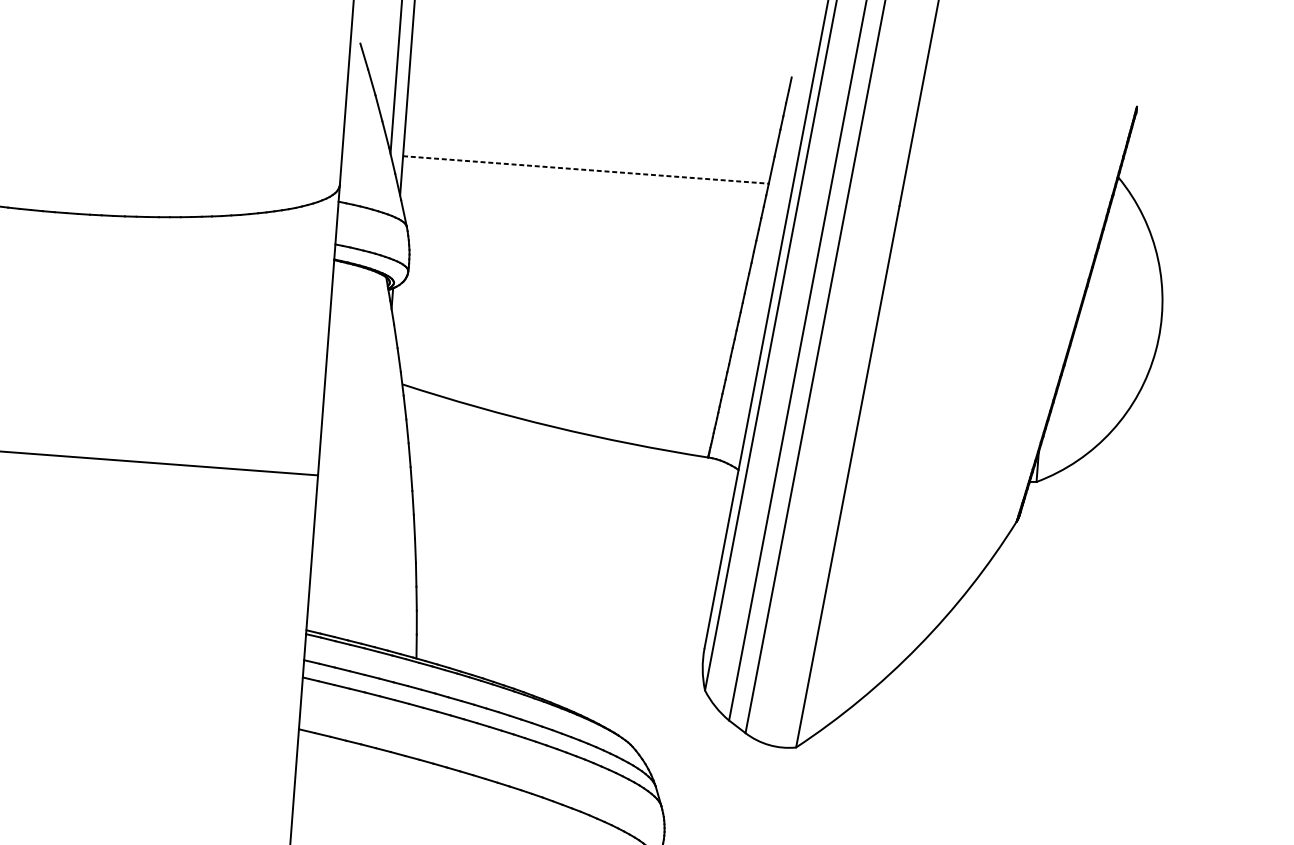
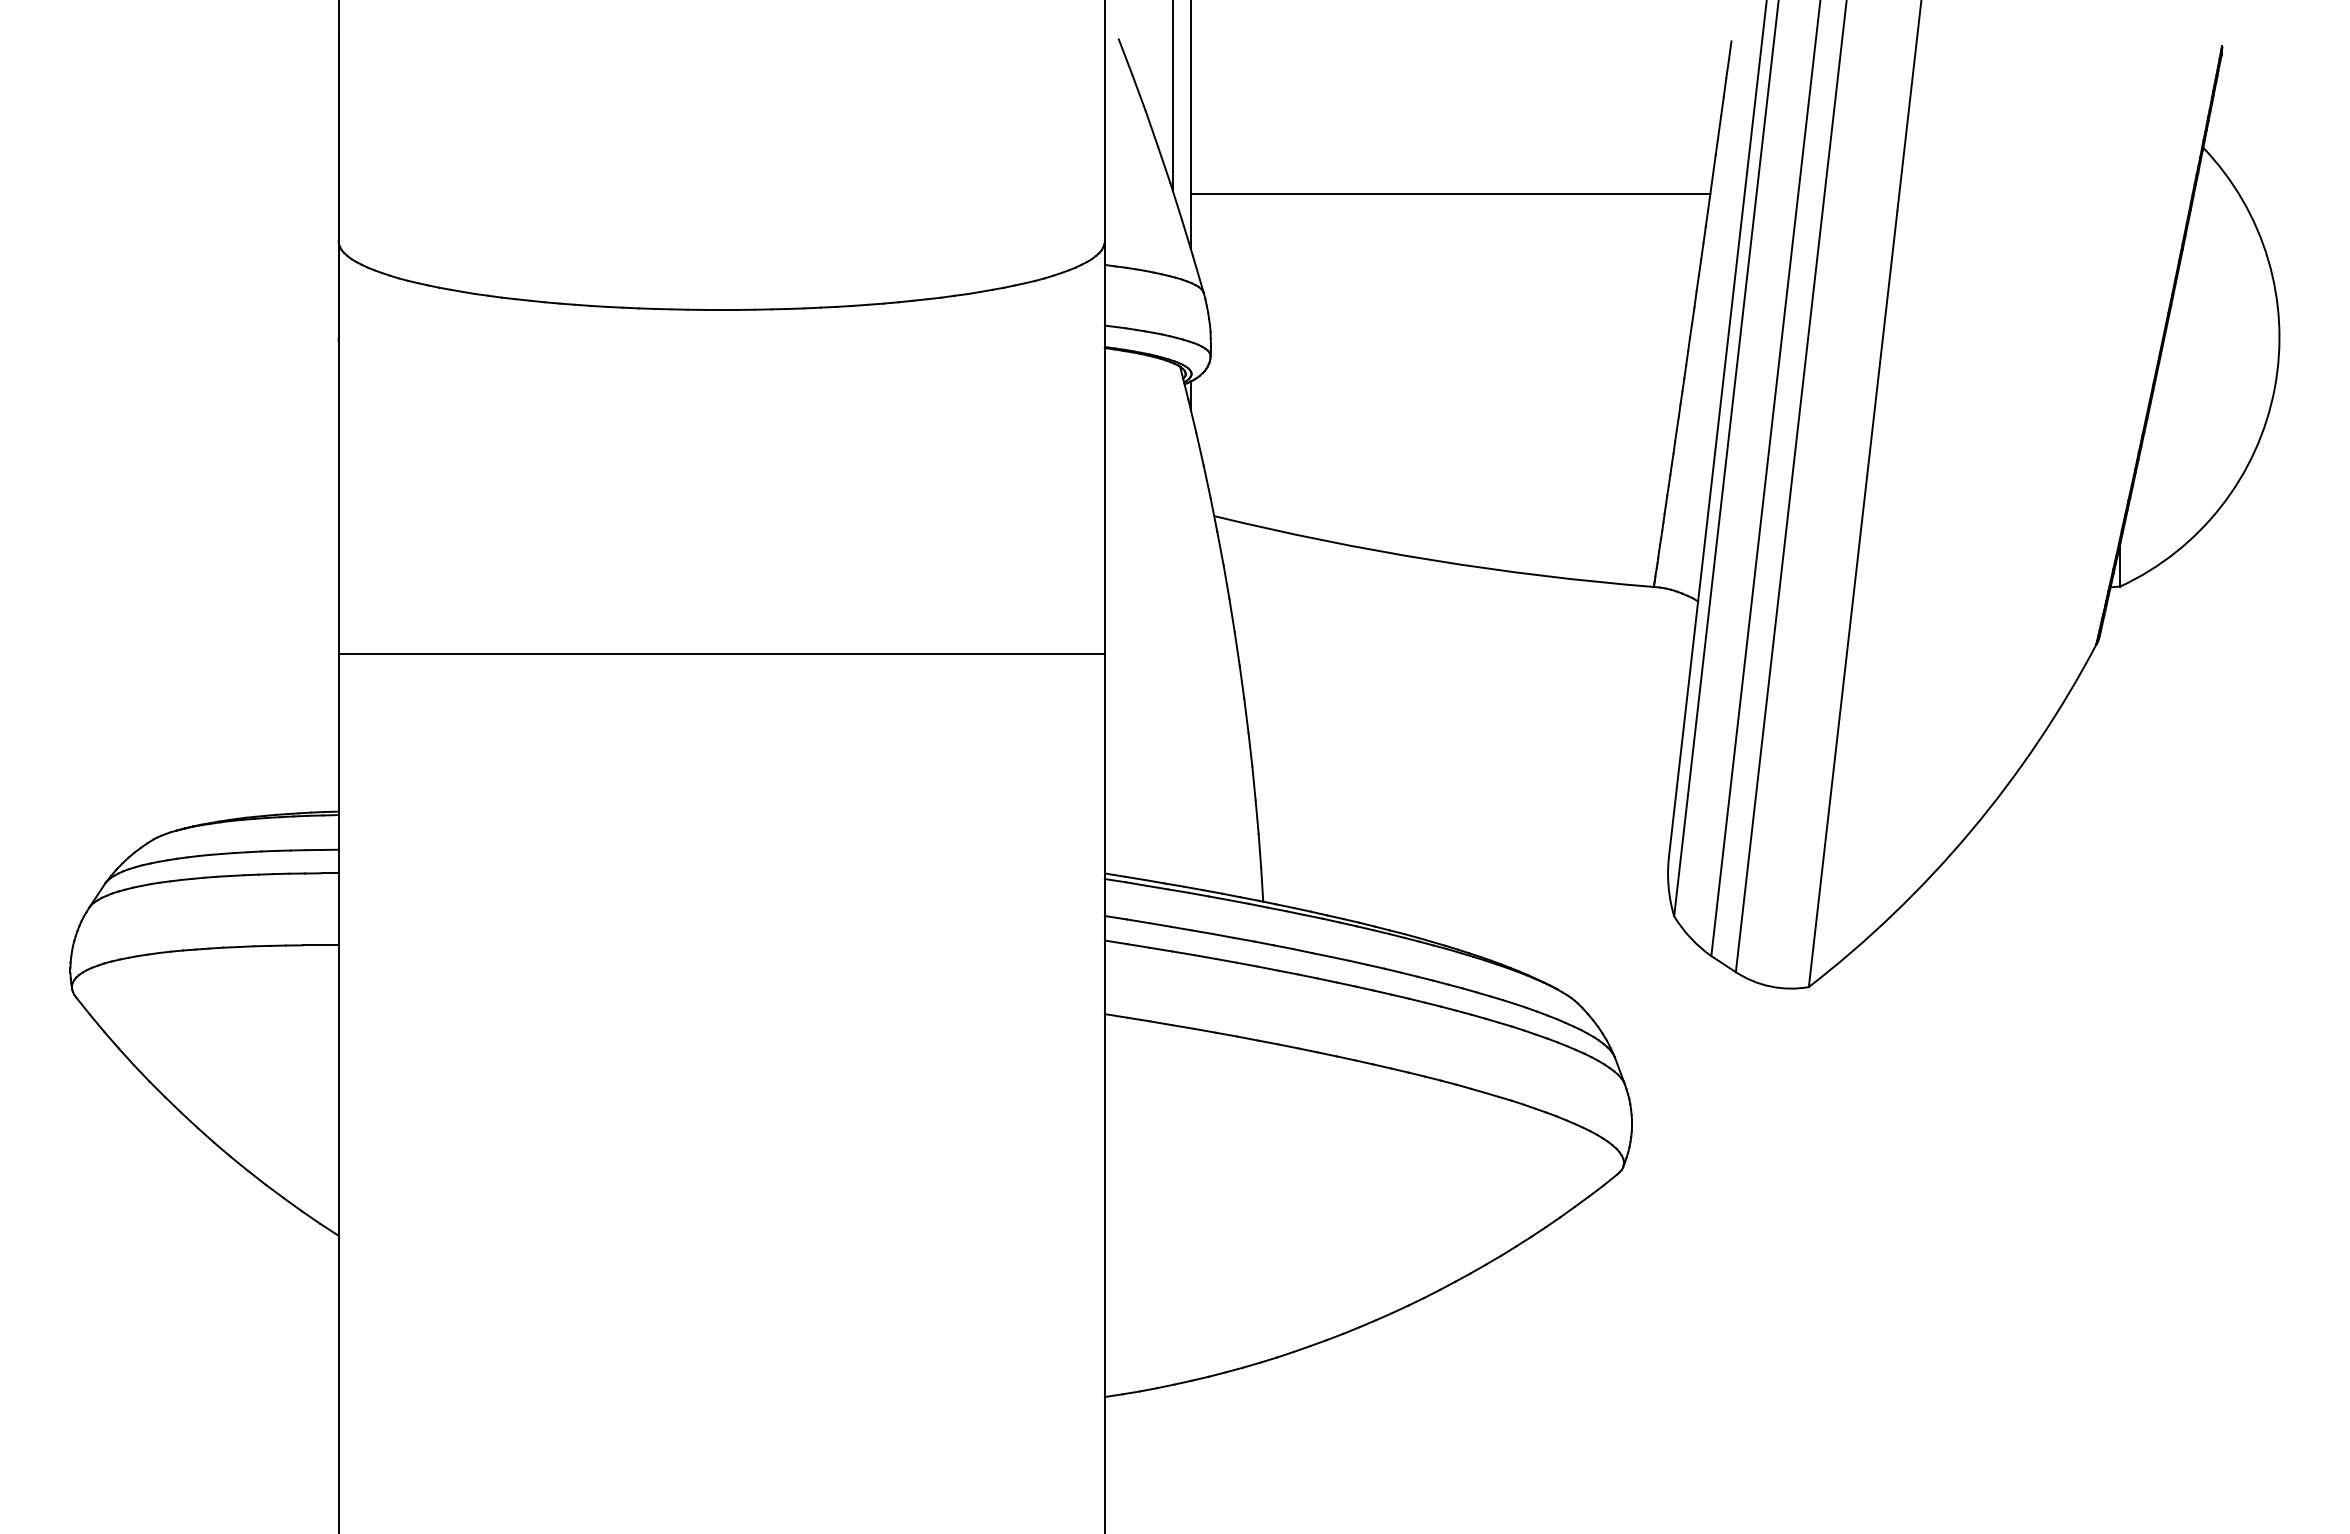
line: (585, 169) -> (1450, 193), dashed -> solid

